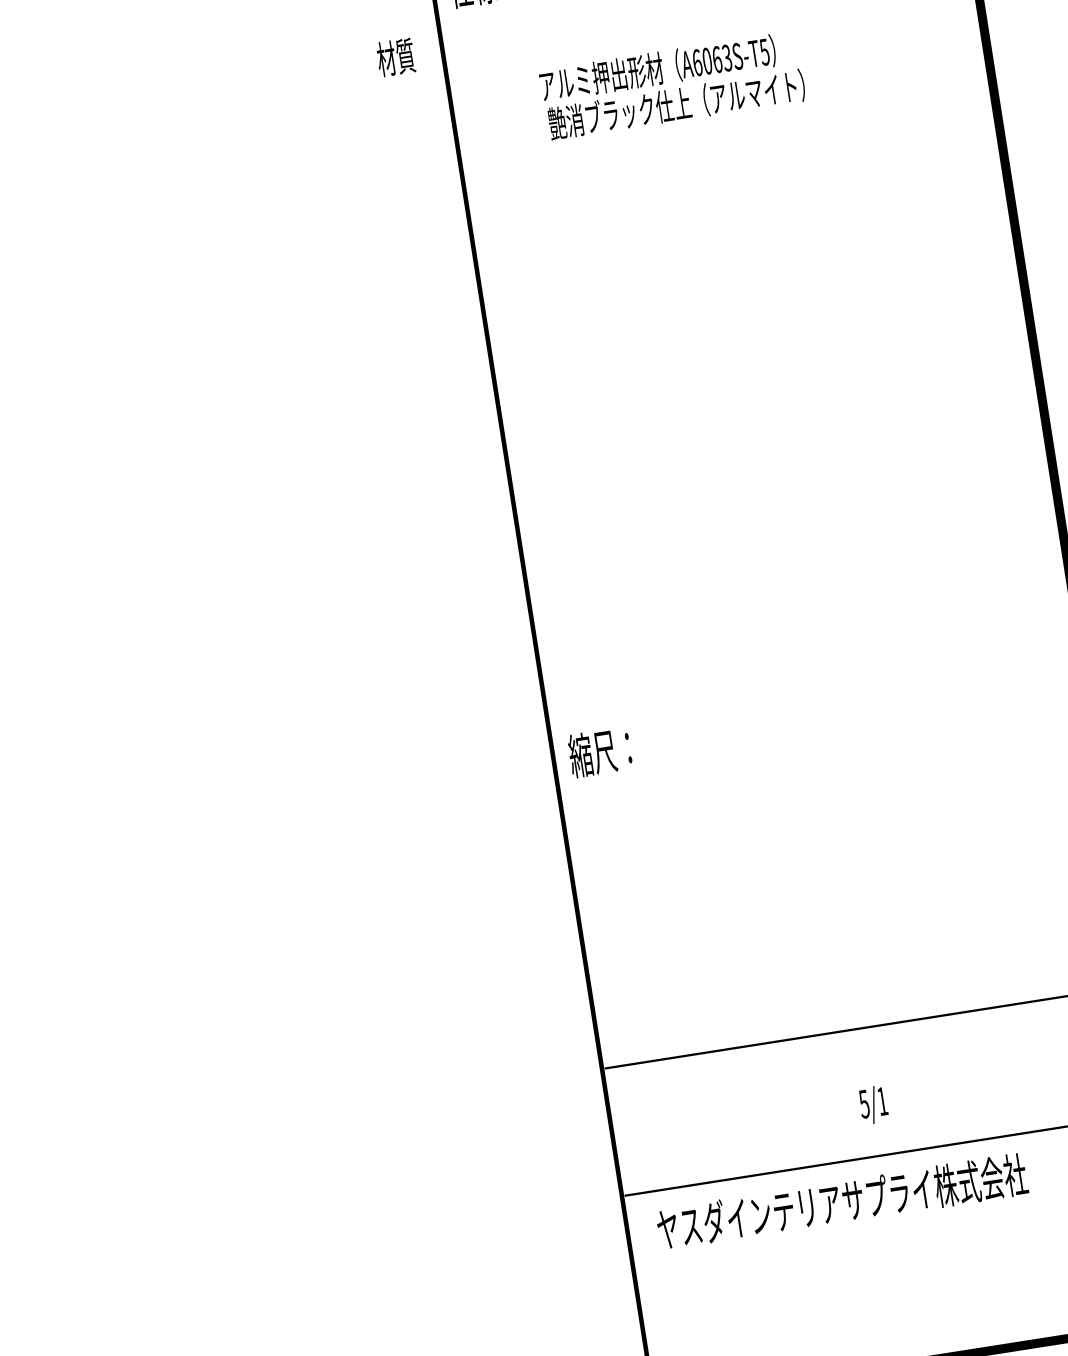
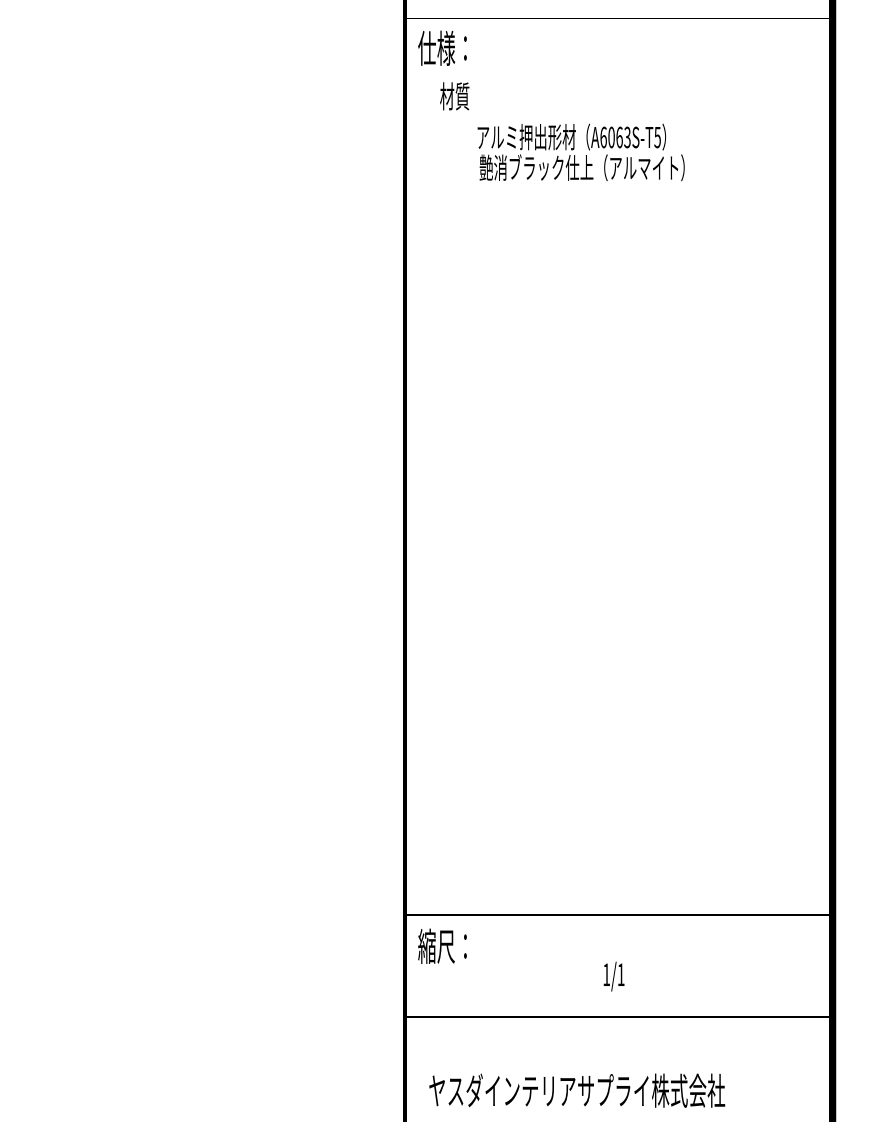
text: (395, 57) -> (454, 96), moved
text: (599, 751) -> (442, 945), moved
text: (864, 1103) -> (606, 974), 5/1 -> 1/1
text: (842, 1201) -> (577, 1090), moved

